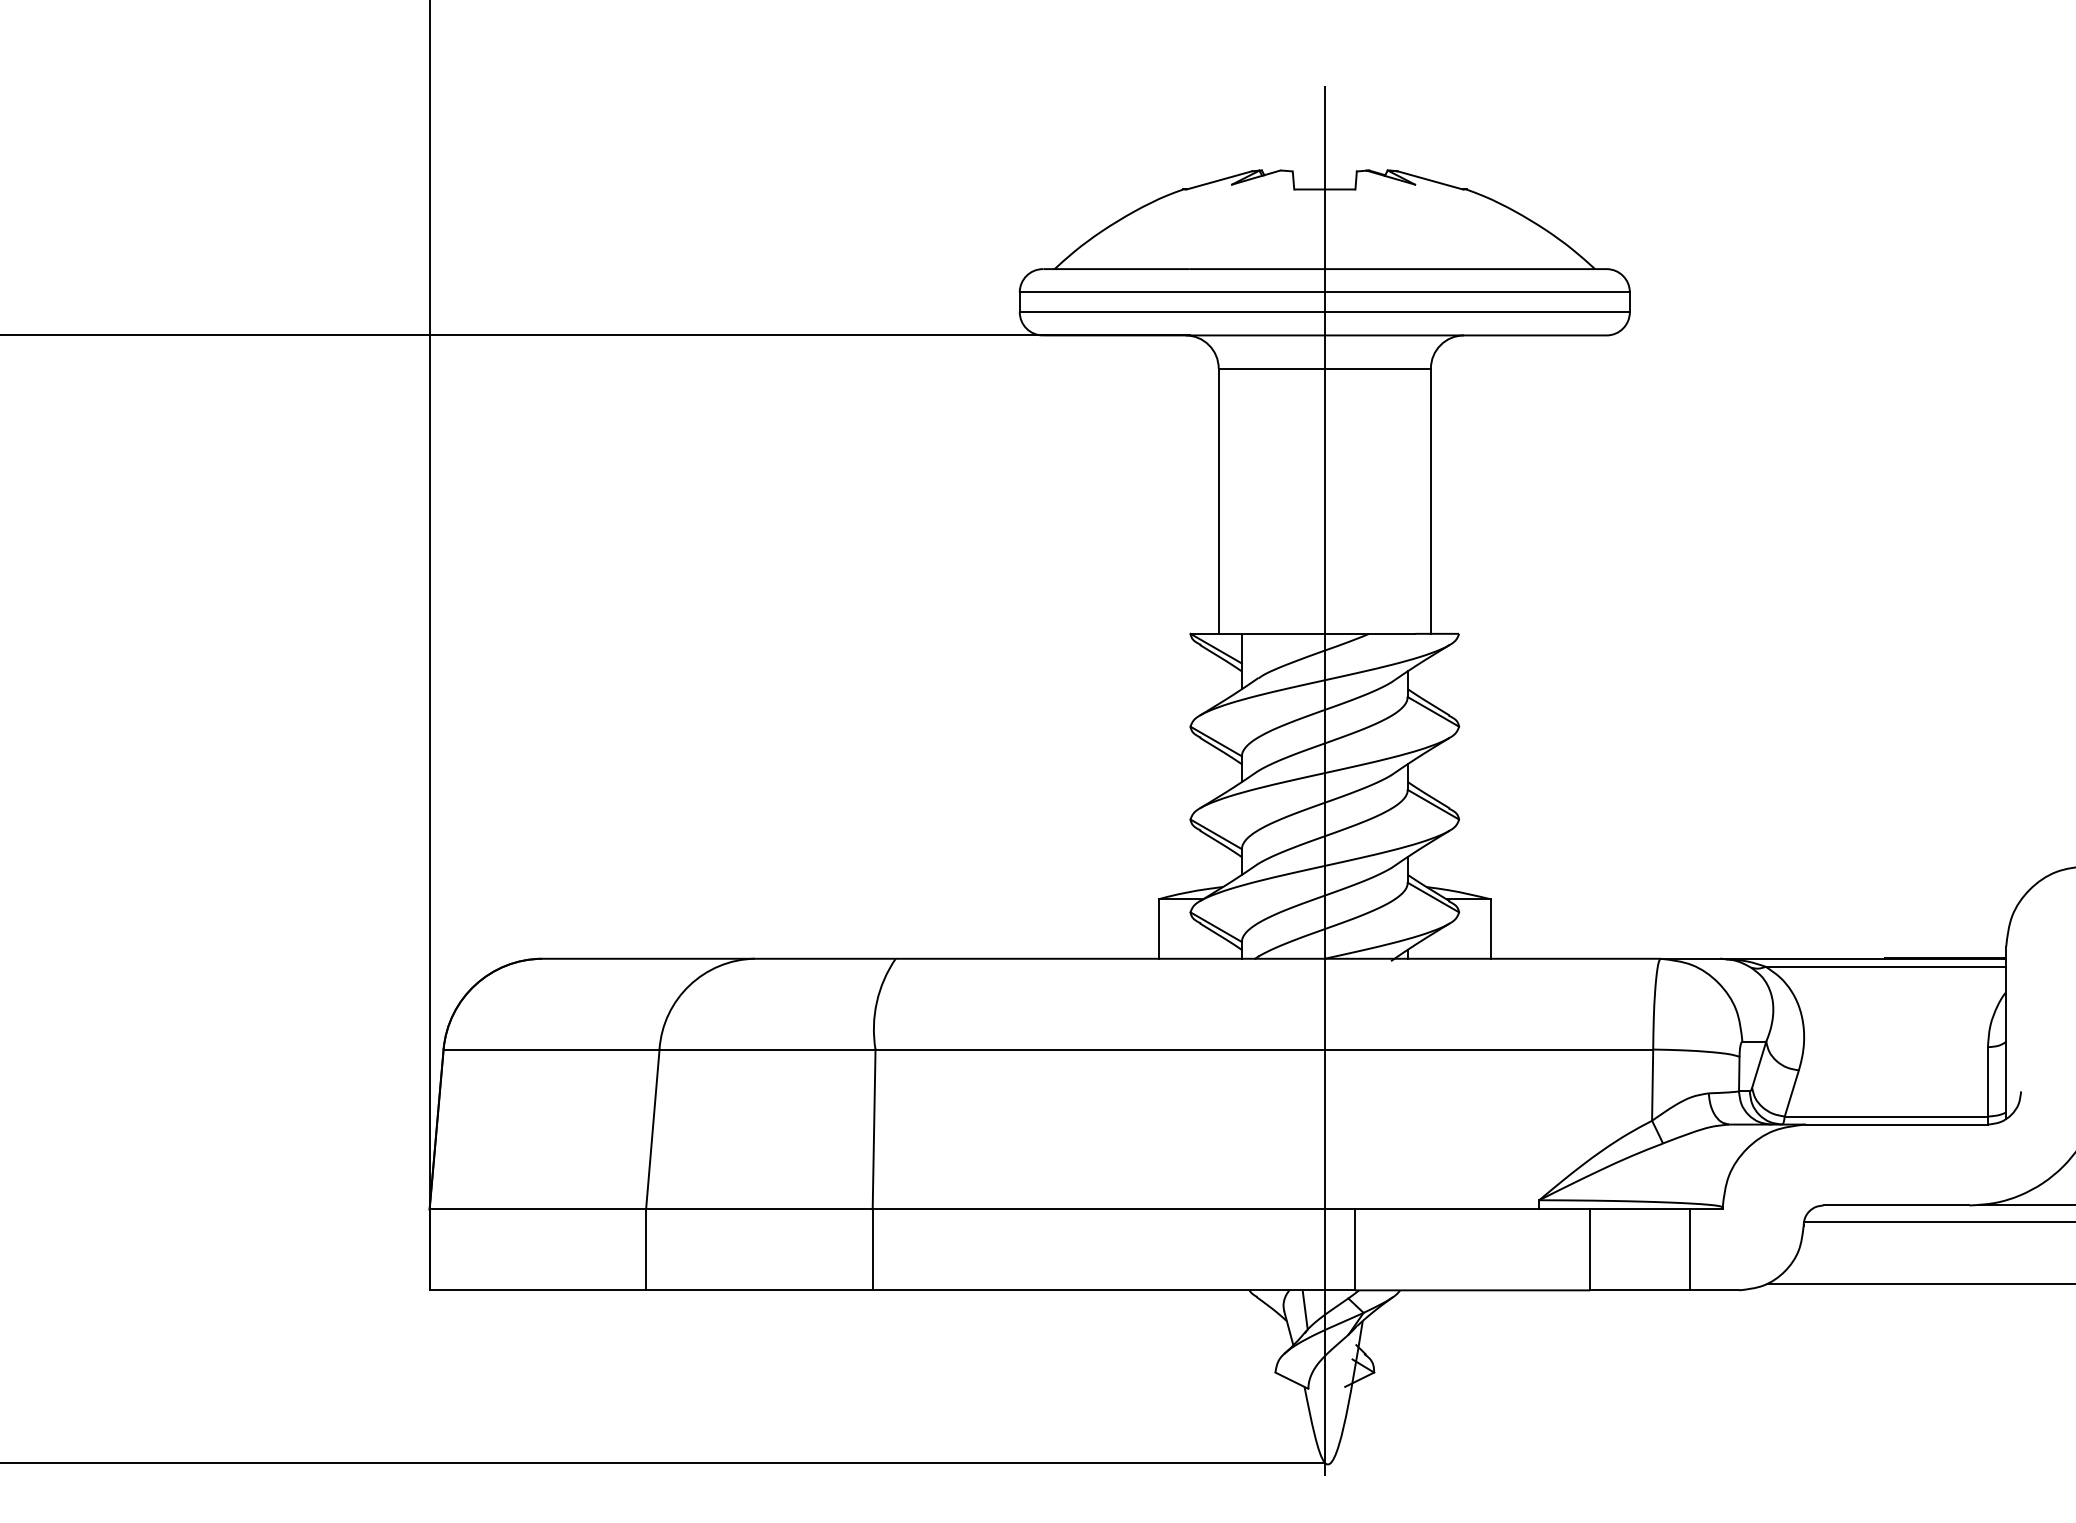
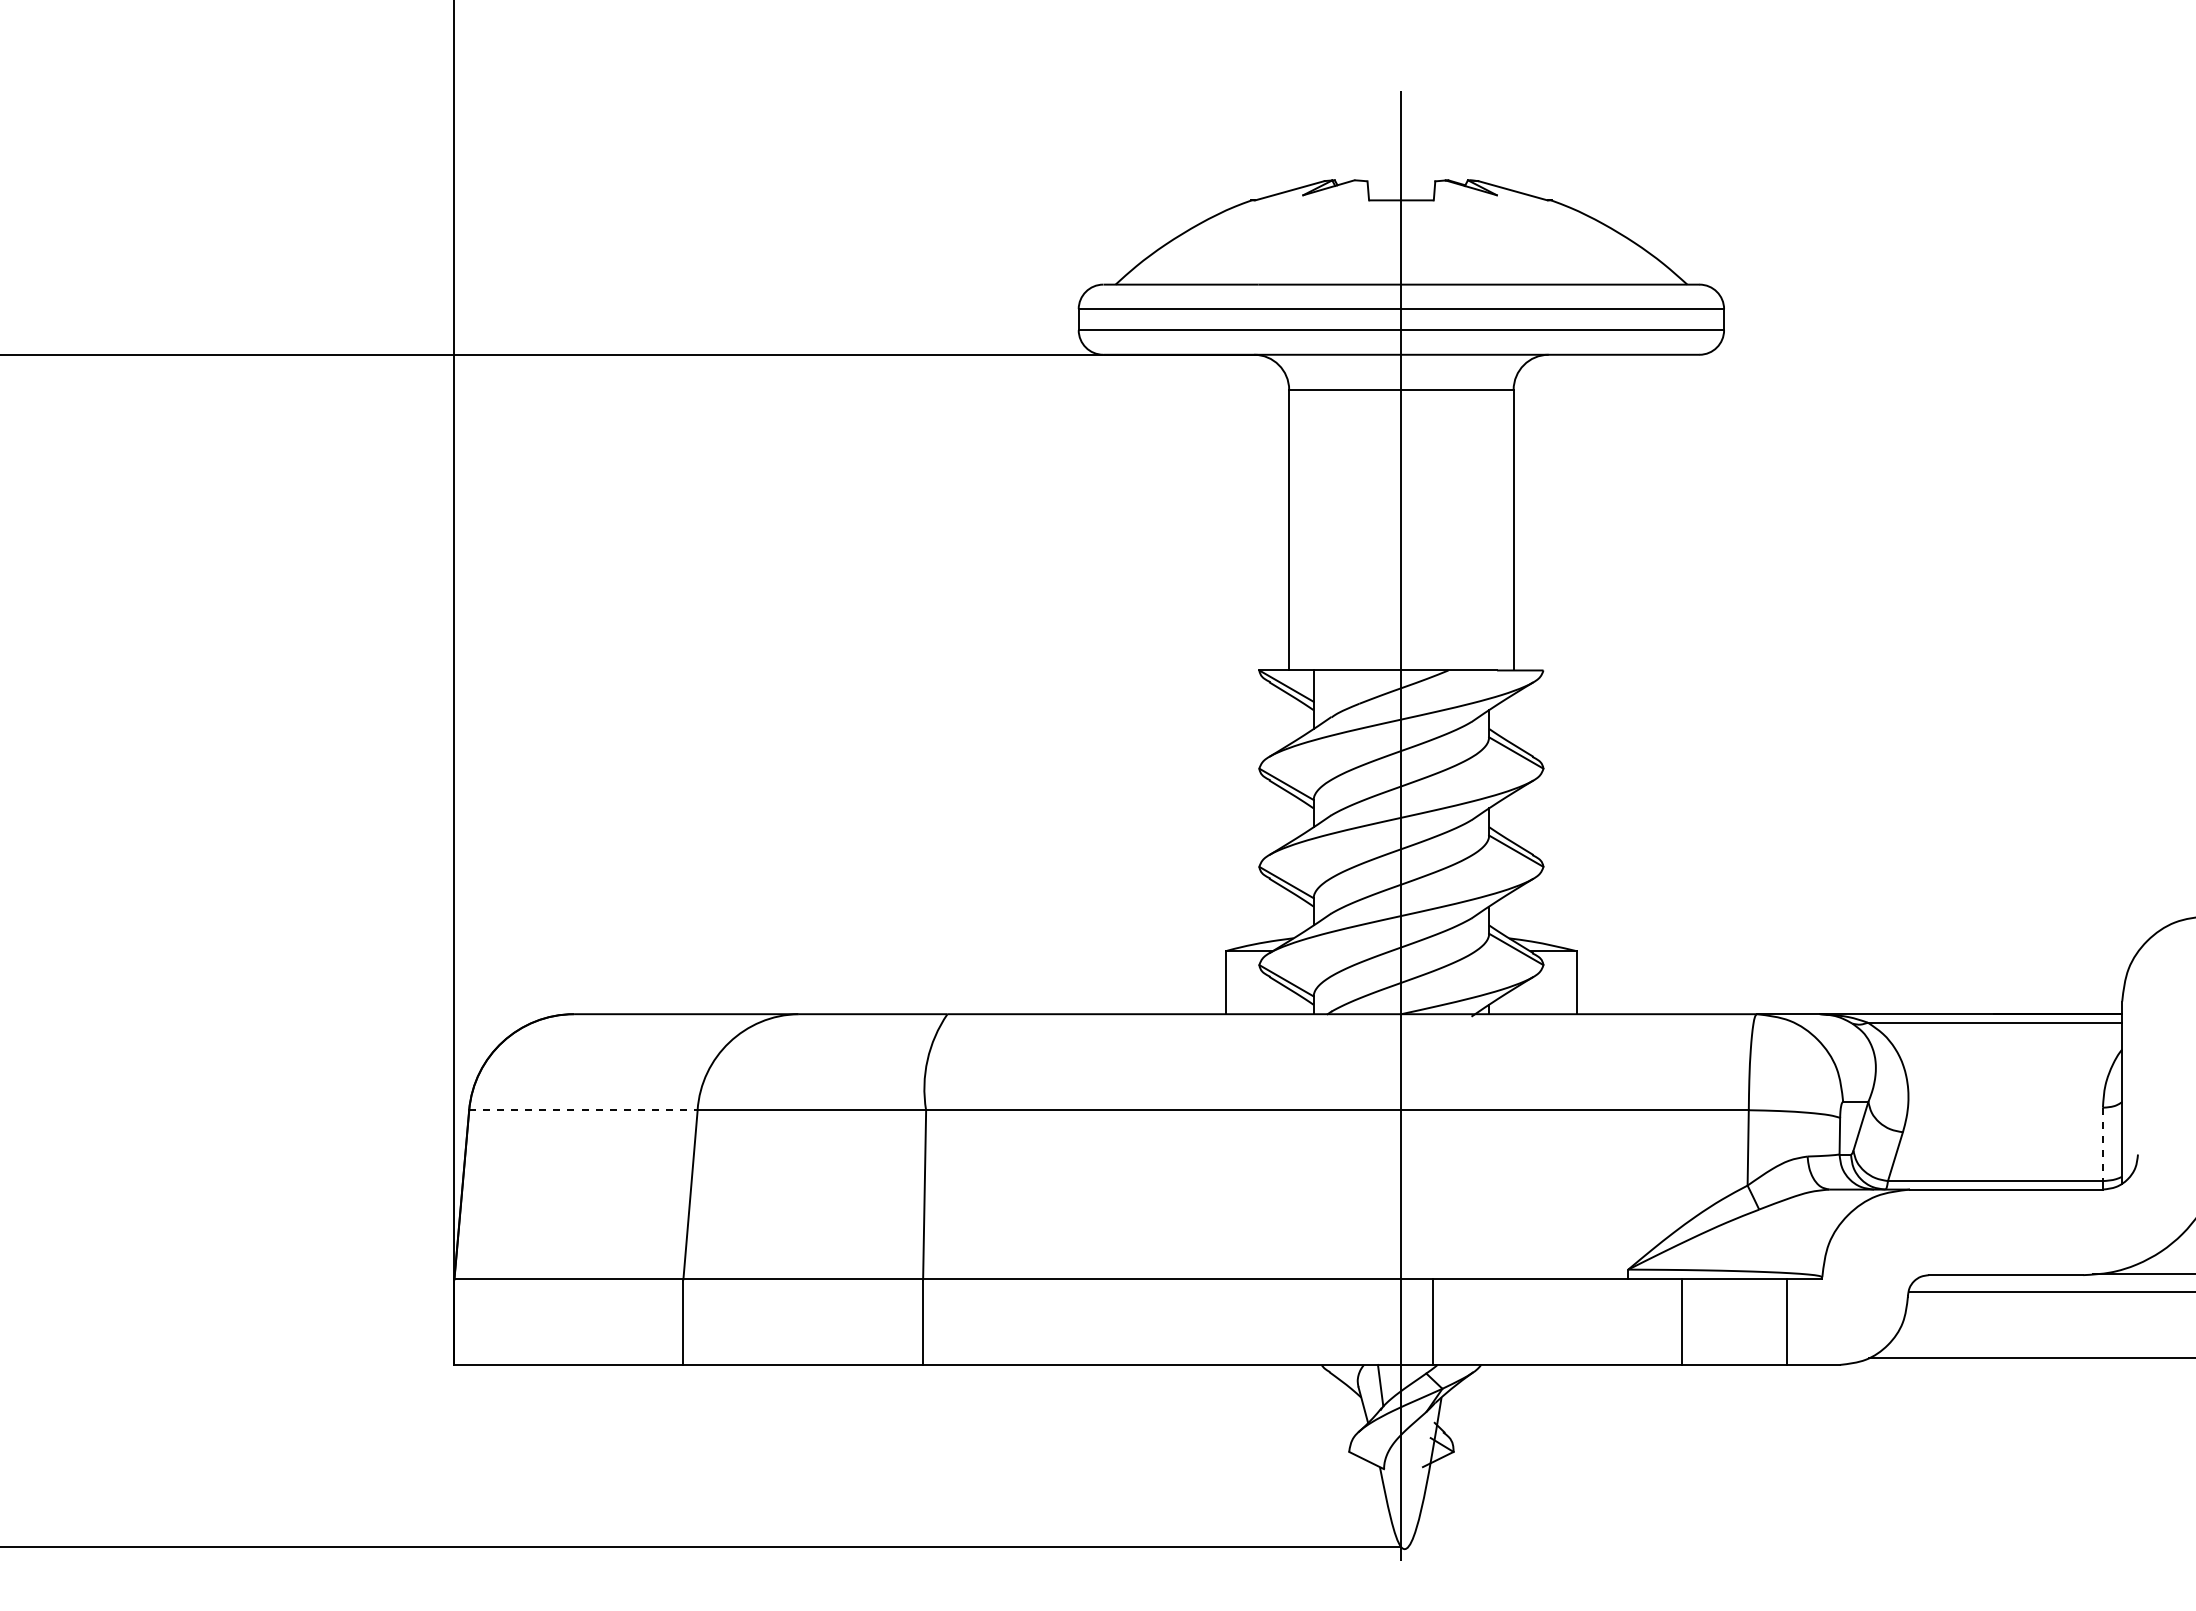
line: (551, 1049) -> (583, 1110), solid -> dashed
line: (1987, 1081) -> (2102, 1144), solid -> dashed

